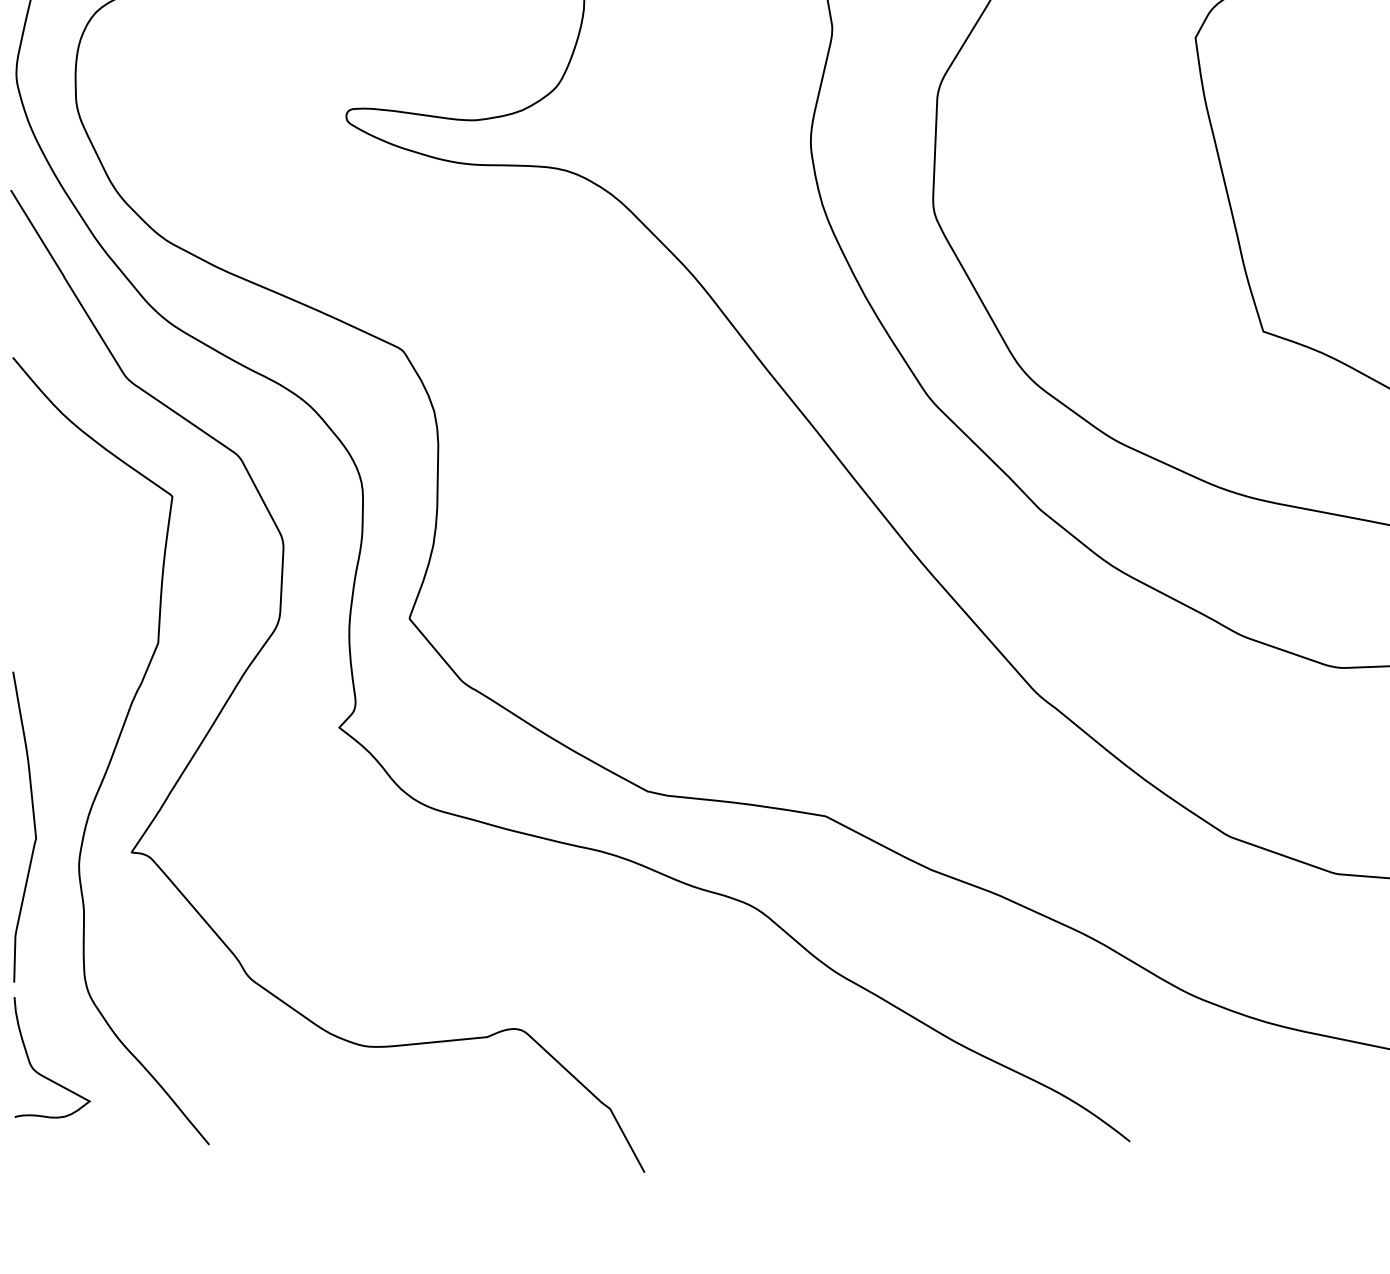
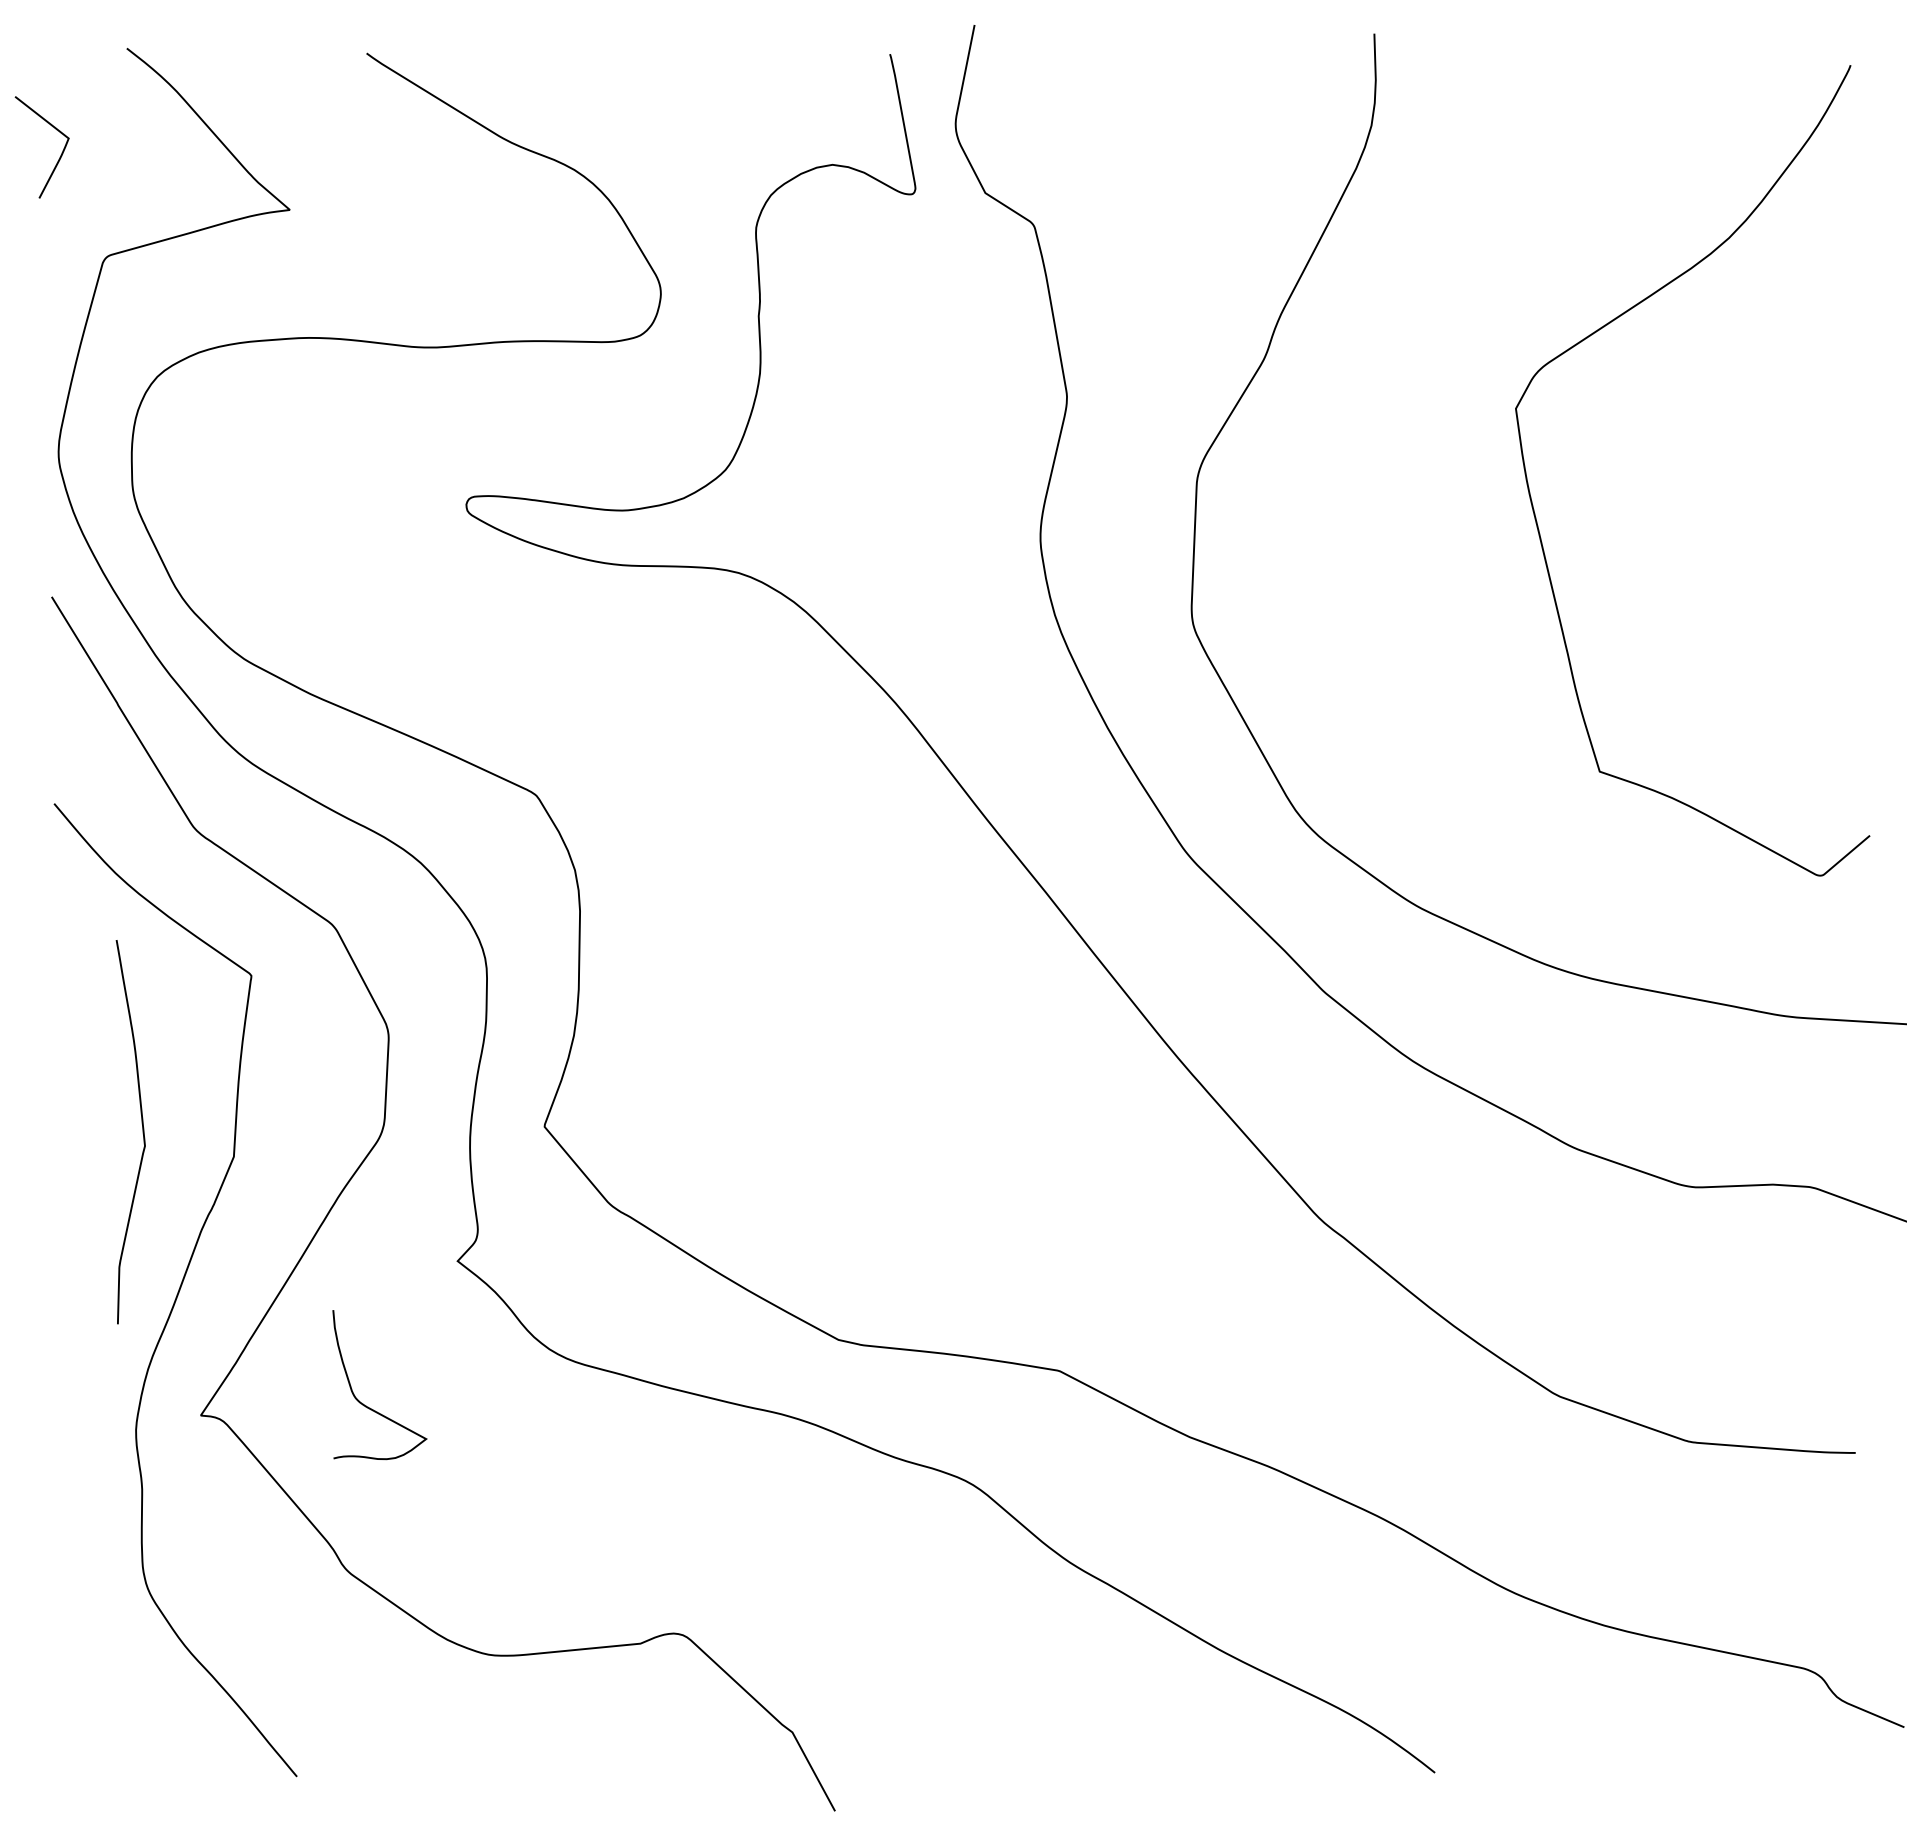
curve: (34, 827) -> (142, 1132), moved
curve: (43, 1075) -> (368, 1406), moved

